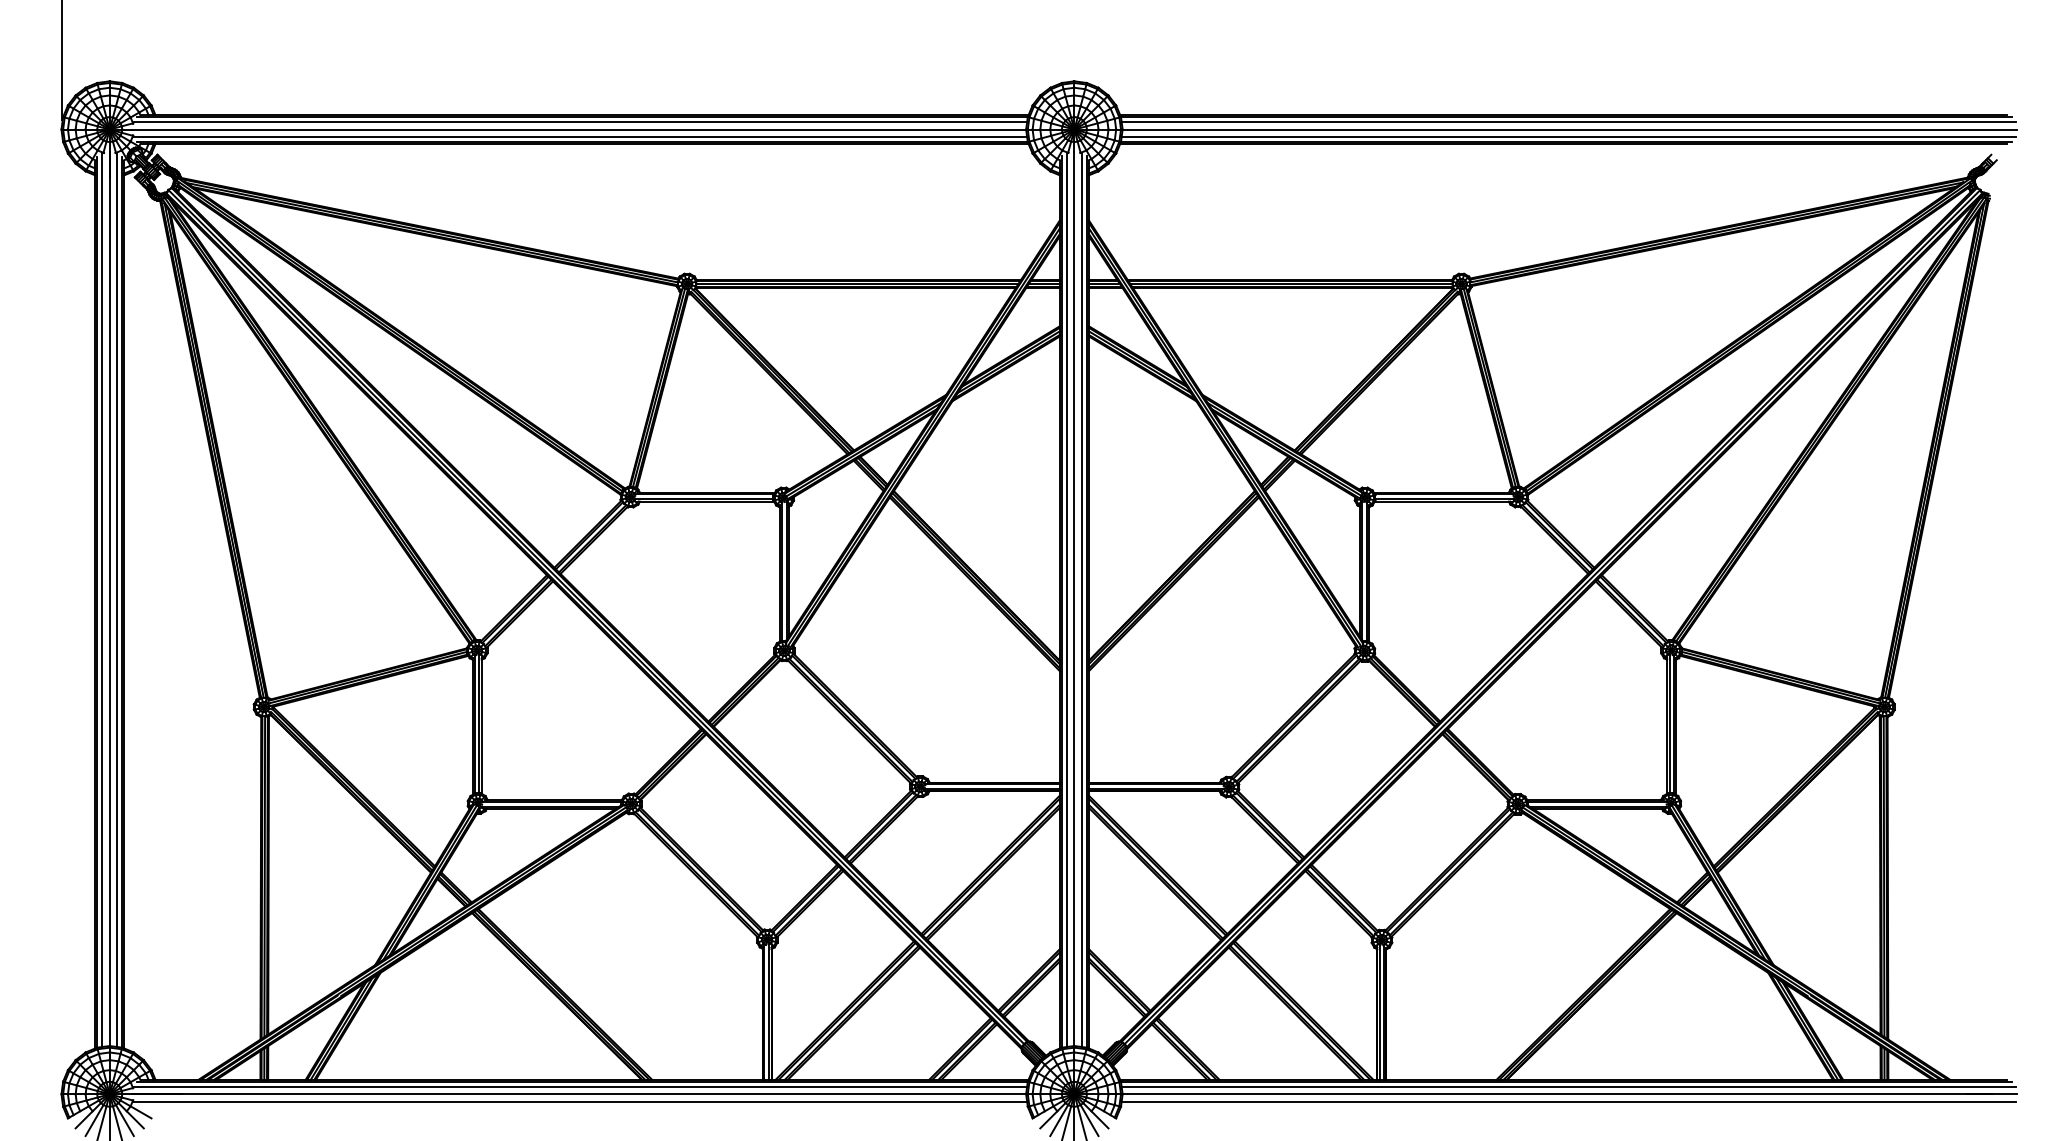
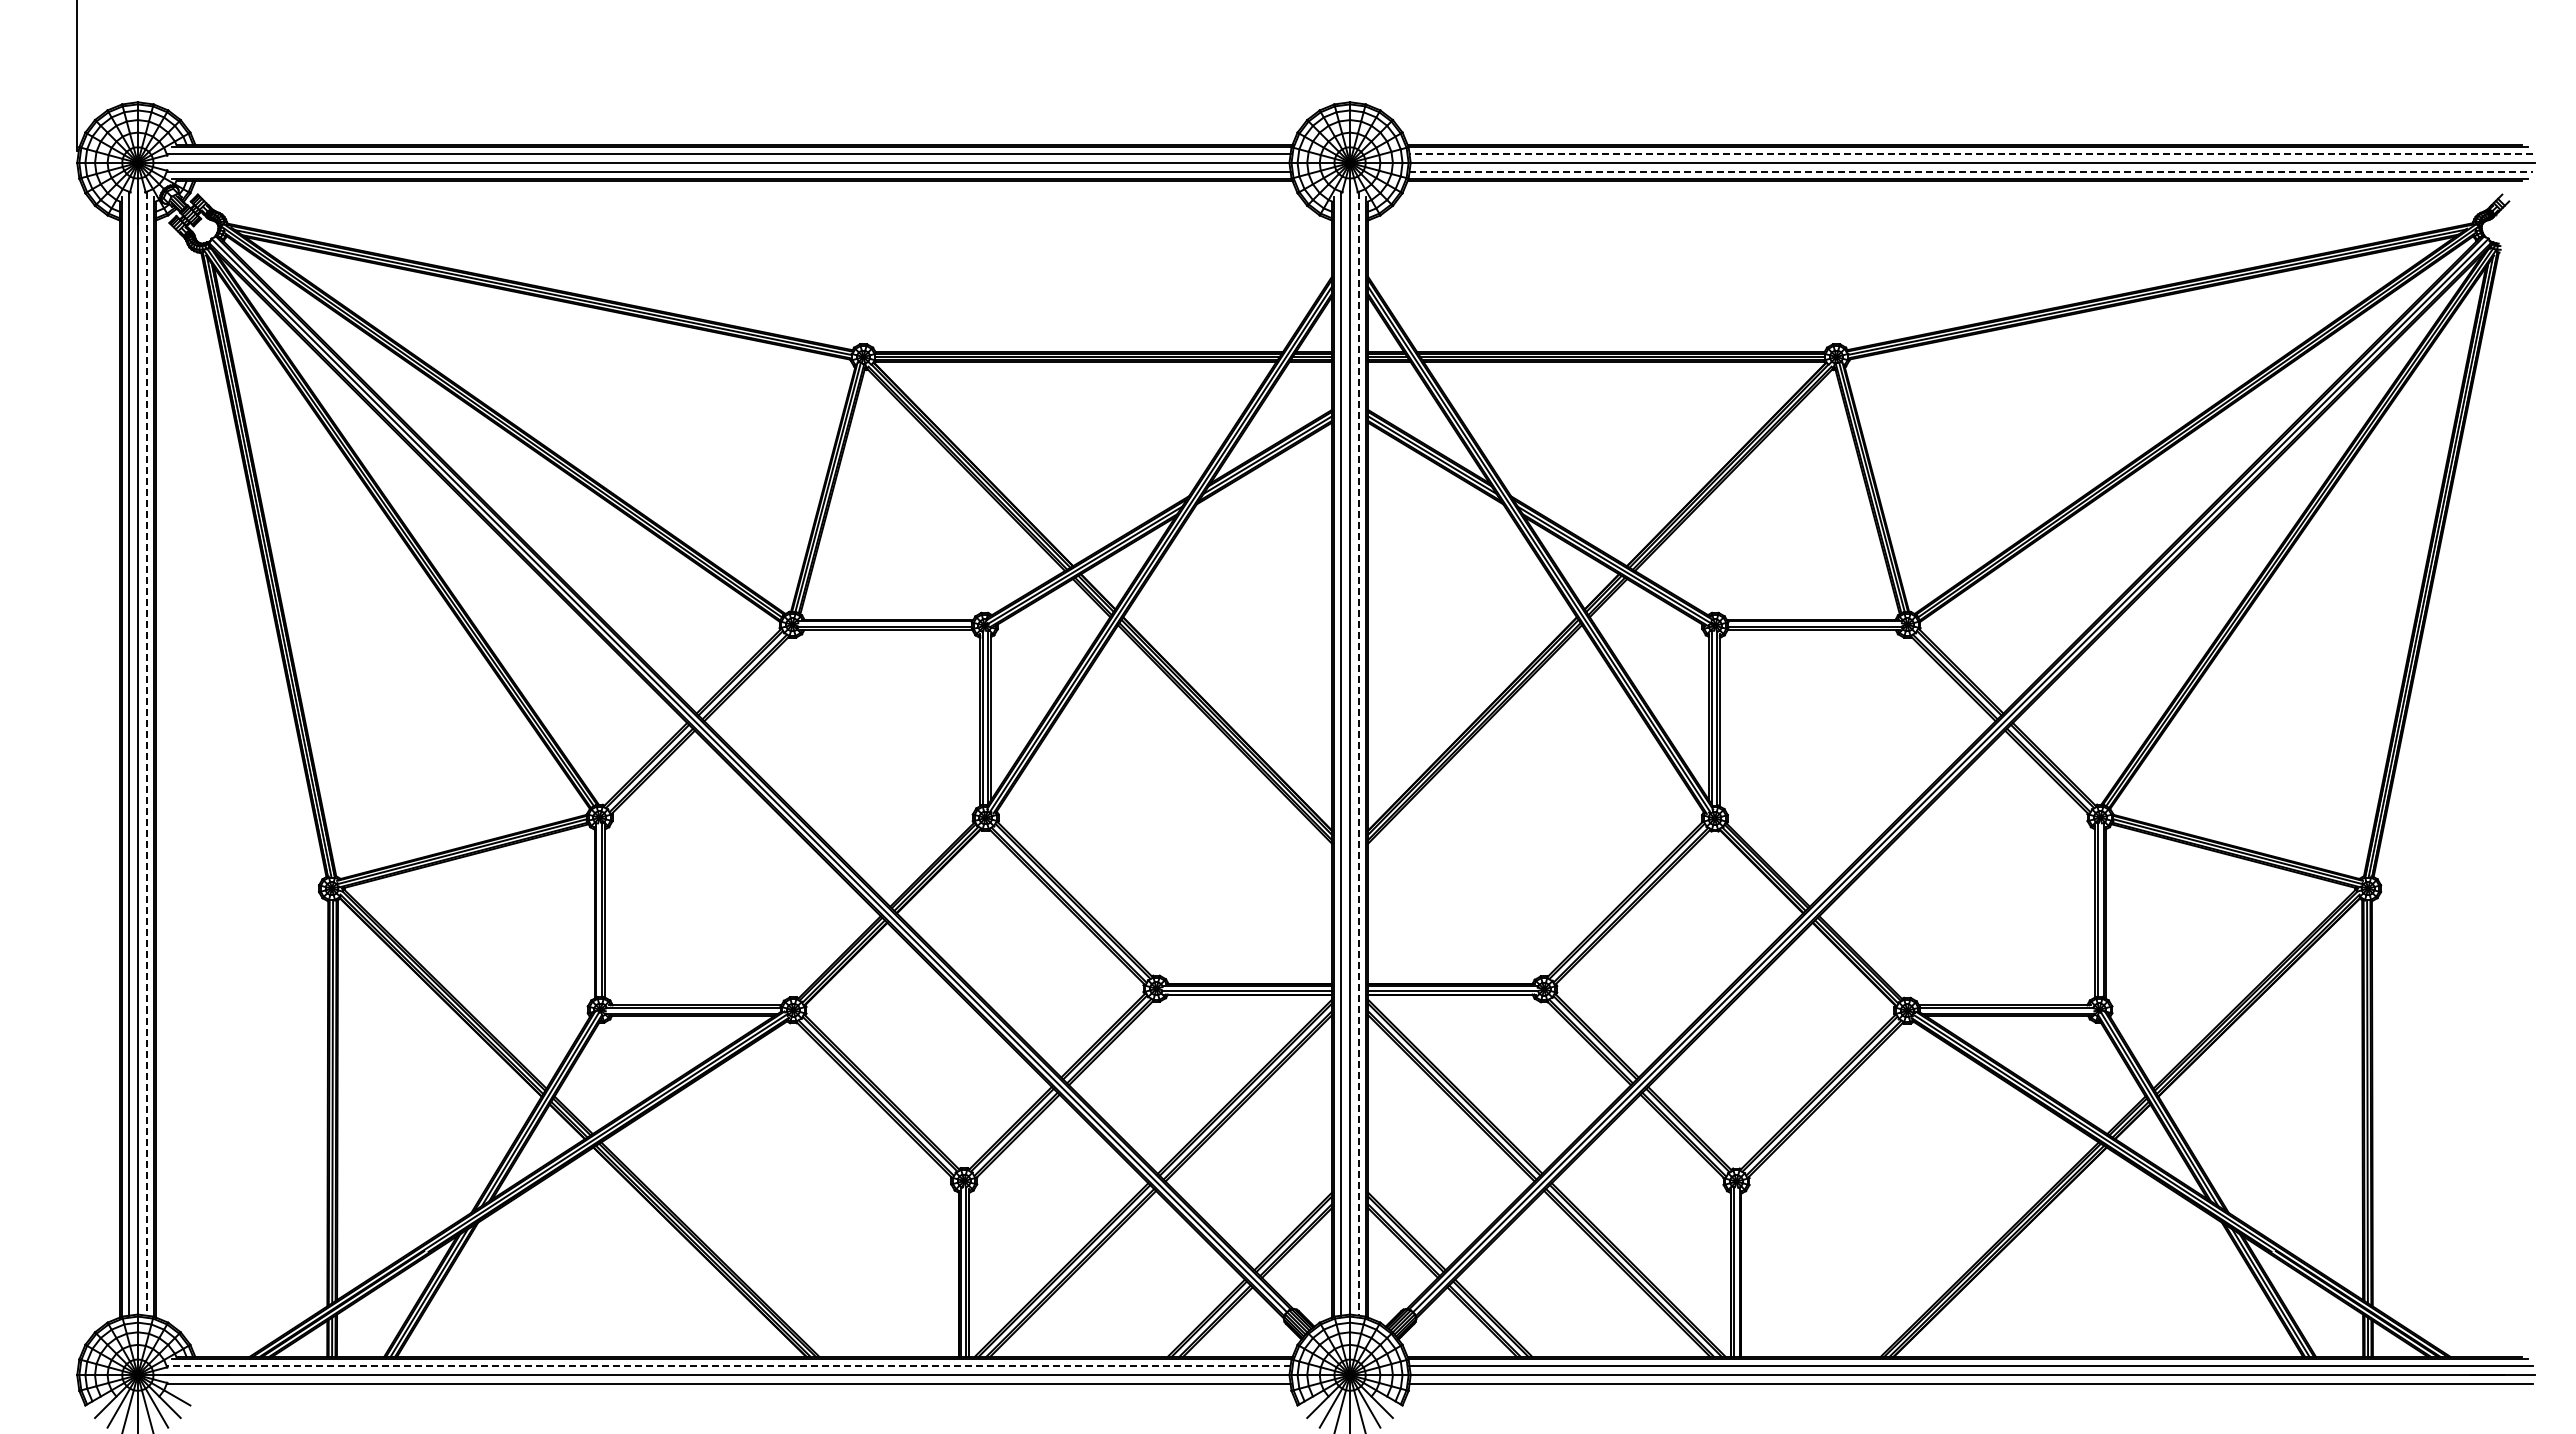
line: (1568, 122) -> (1971, 153), solid -> dashed
line: (1568, 137) -> (1971, 172), solid -> dashed
line: (117, 600) -> (147, 754), solid -> dashed
line: (1081, 600) -> (1359, 754), solid -> dashed
line: (579, 1087) -> (728, 1366), solid -> dashed

